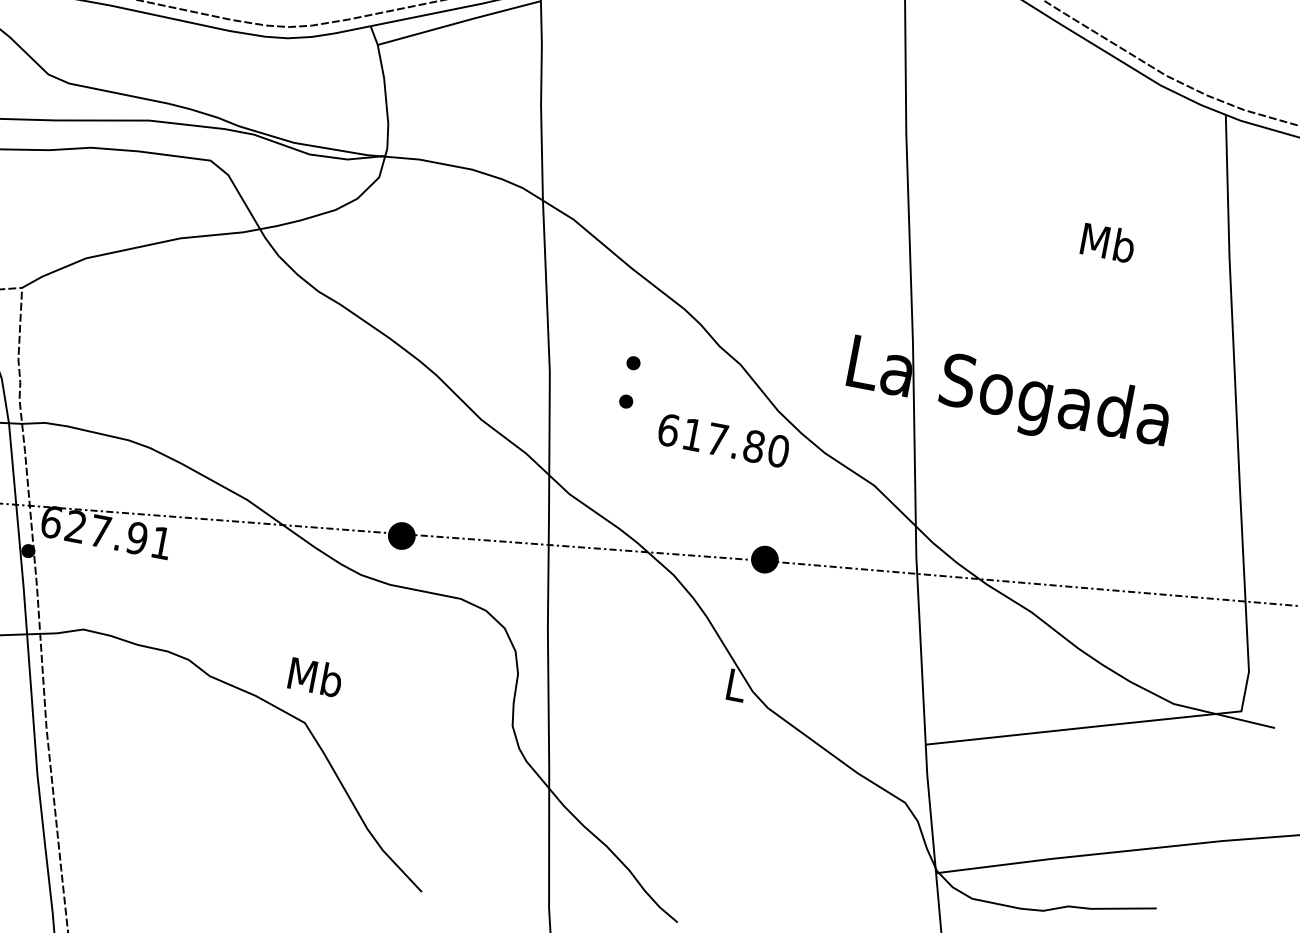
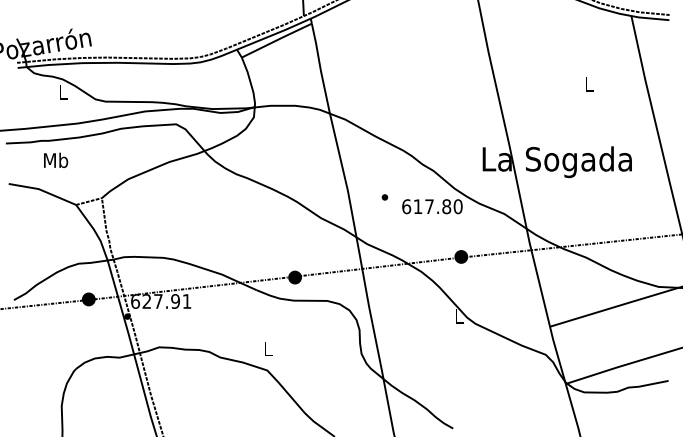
text: (1108, 241) -> (589, 83), Mb -> L
part: (632, 363) -> (384, 179), removed
text: (316, 676) -> (268, 348), Mb -> L

